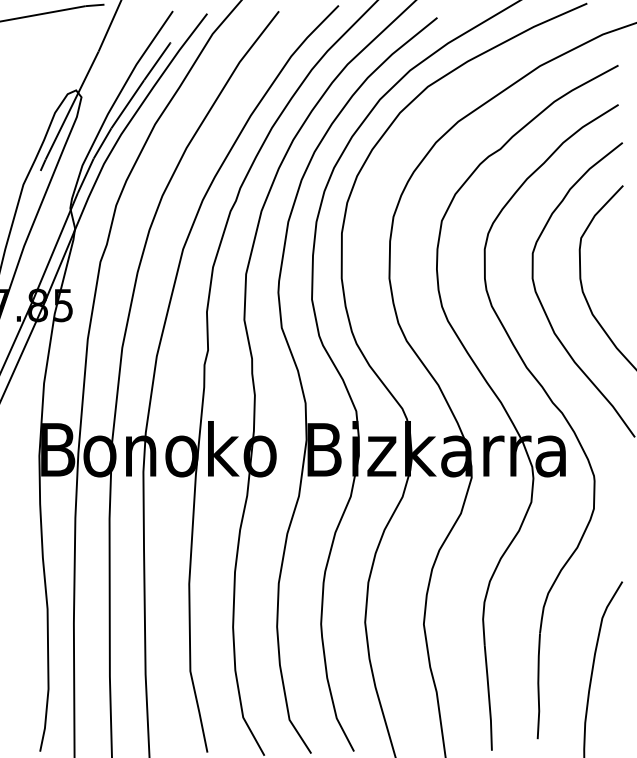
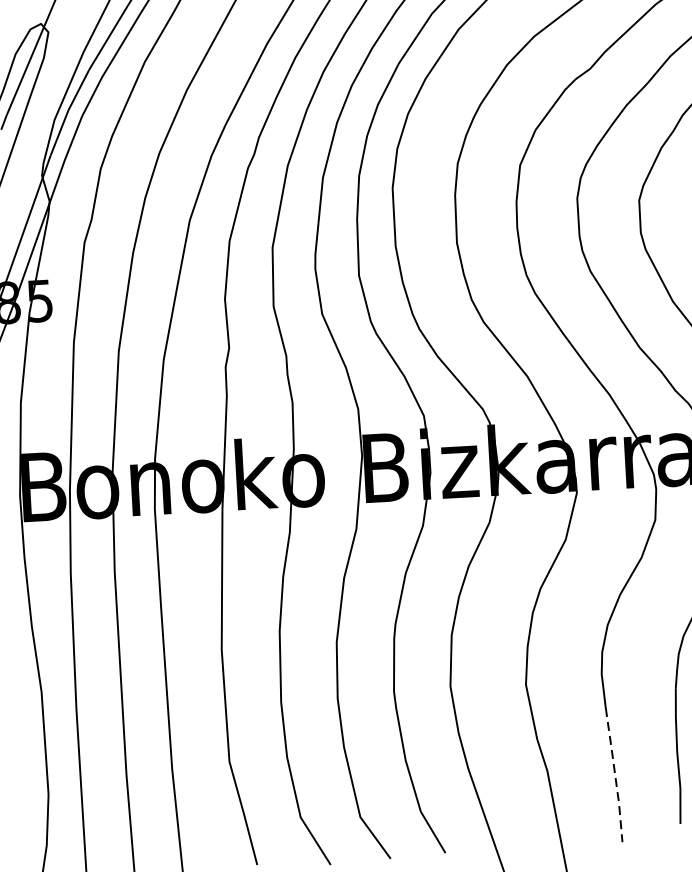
line: (489, 698) -> (615, 775), solid -> dashed

